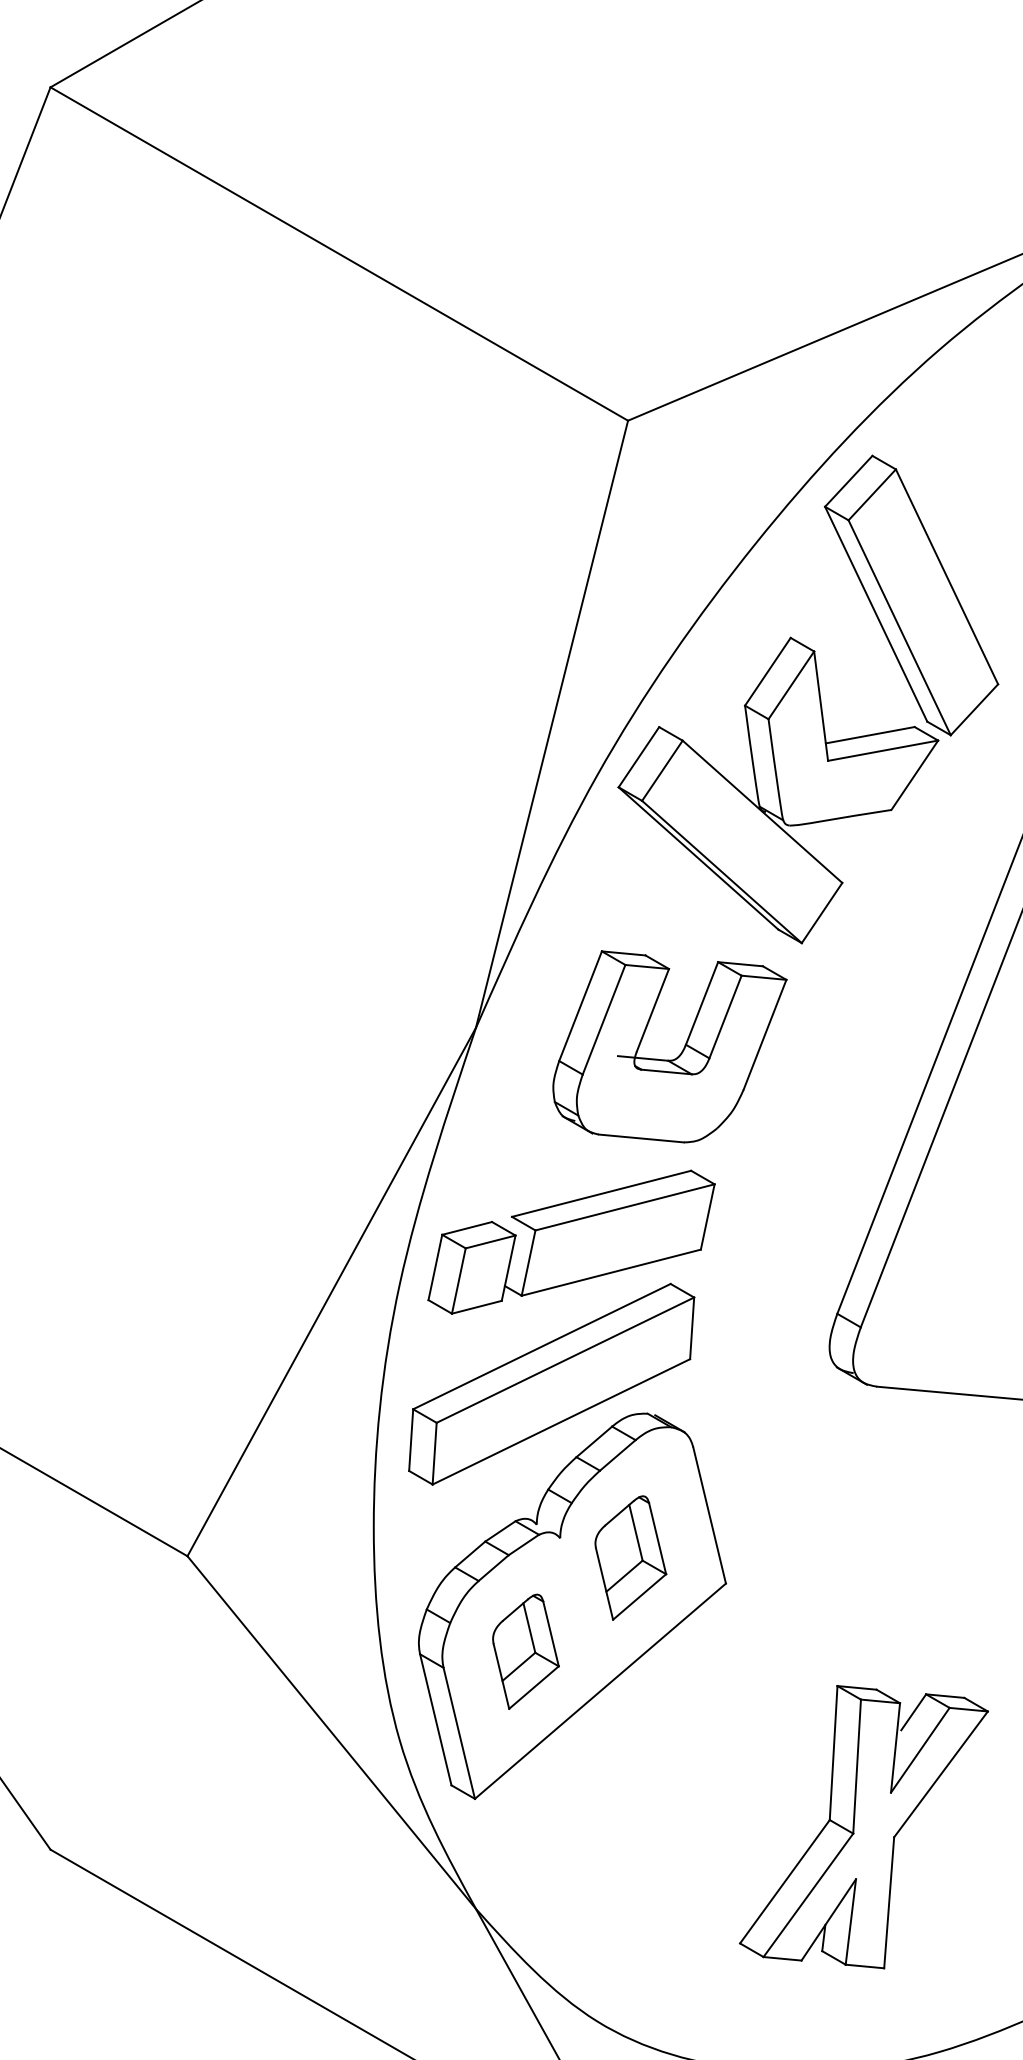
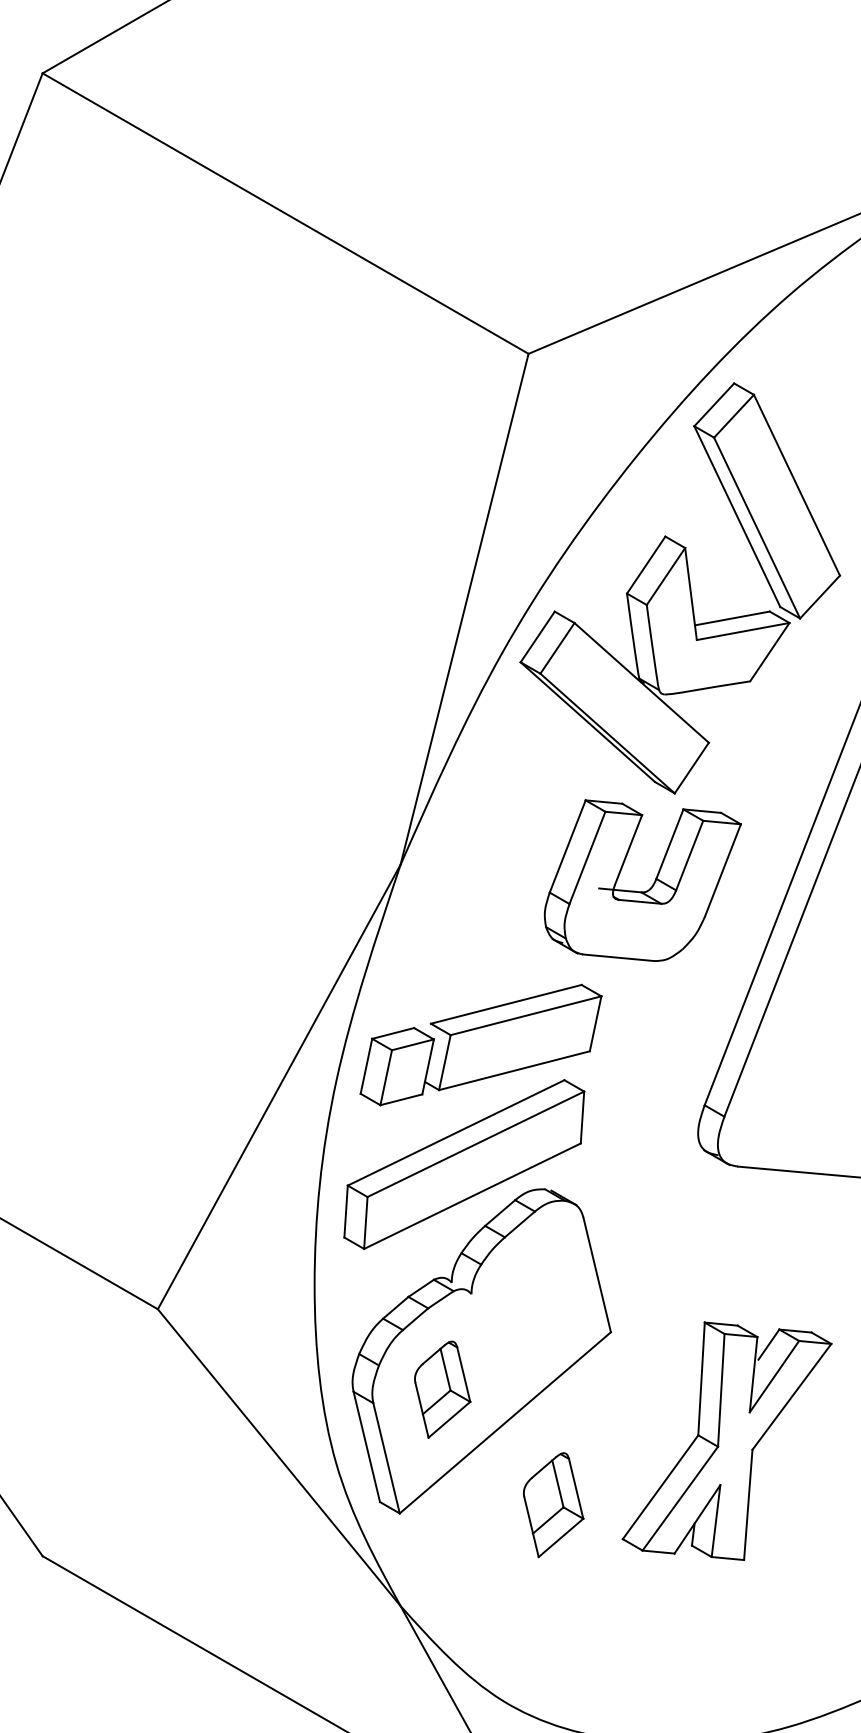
part: (678, 1055) -> (650, 887), moved
part: (630, 1557) -> (553, 1504), moved
part: (863, 1827) -> (726, 1441), moved

